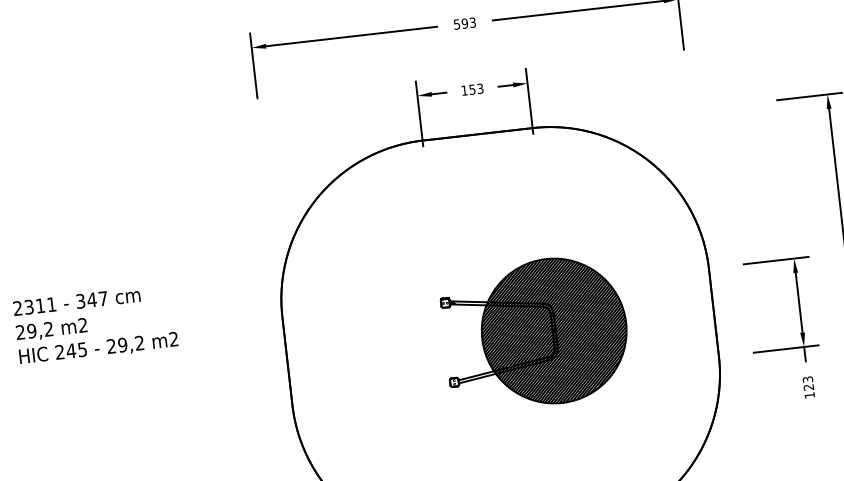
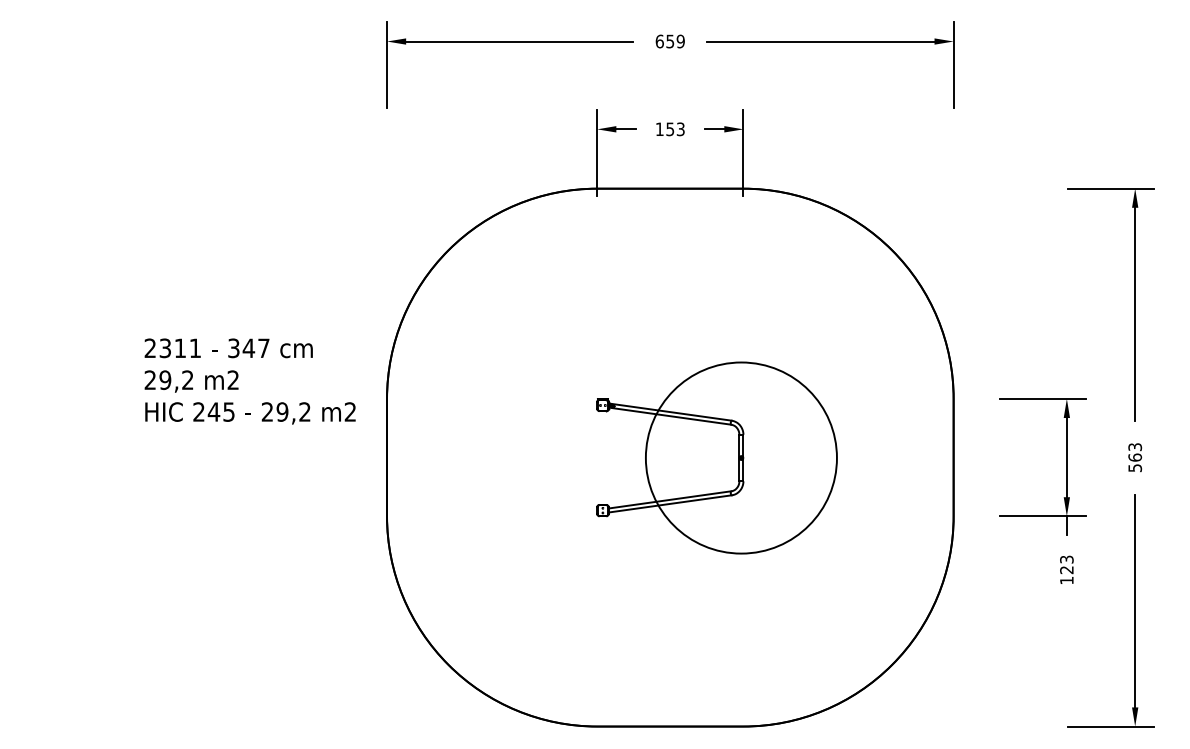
text: (464, 23) -> (669, 41), 593 -> 659
text: (95, 324) -> (249, 381), moved
hatch: (553, 330) -> (740, 457), removed

